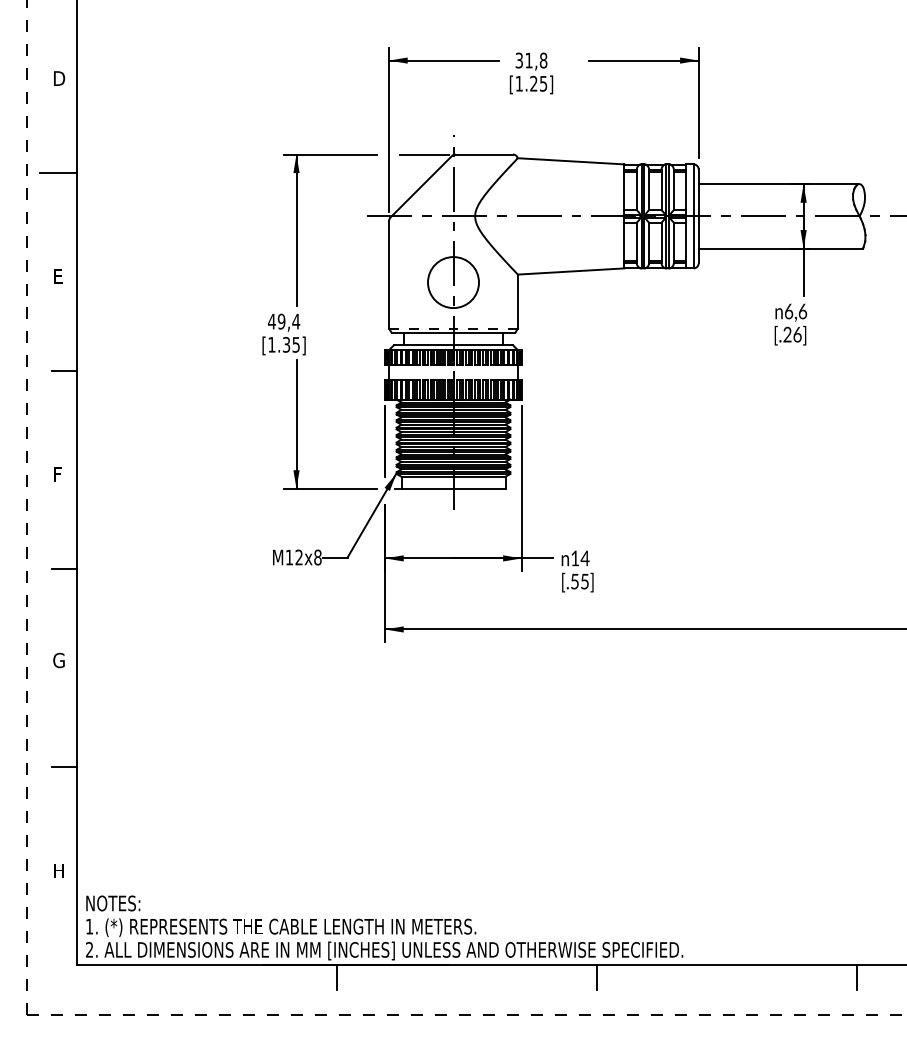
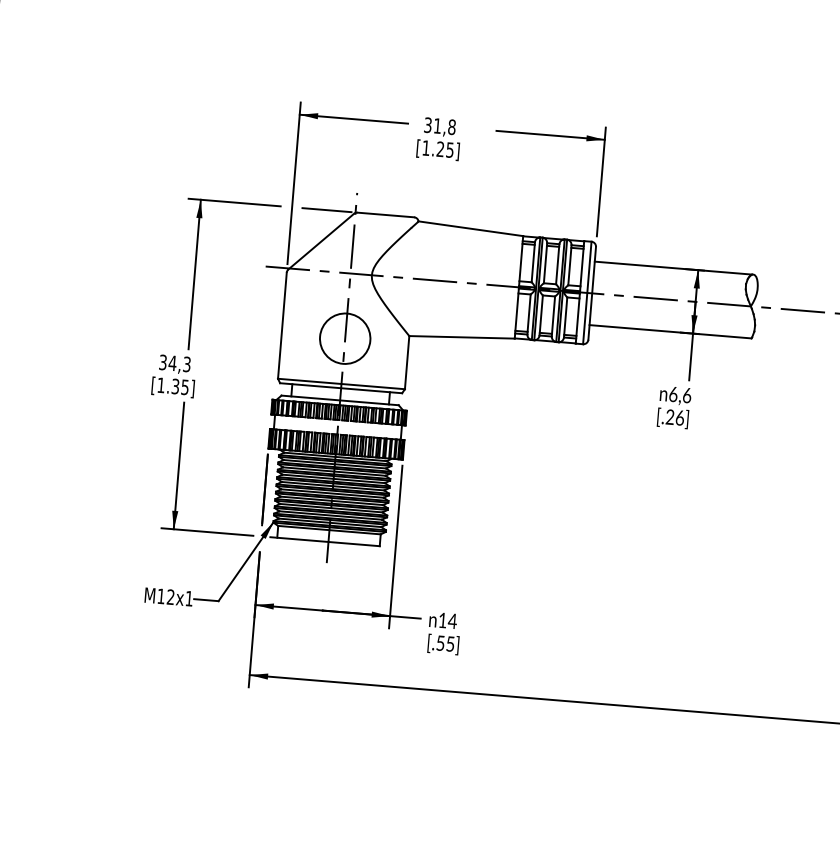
text: (283, 321) -> (174, 363), 49,4 -> 34,3
line: (453, 328) -> (341, 383), dashed -> solid
text: (317, 557) -> (188, 598), M12x8 -> M12x1

